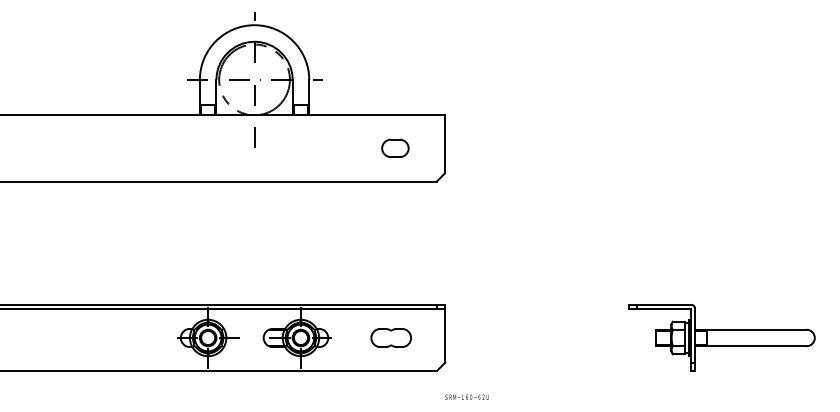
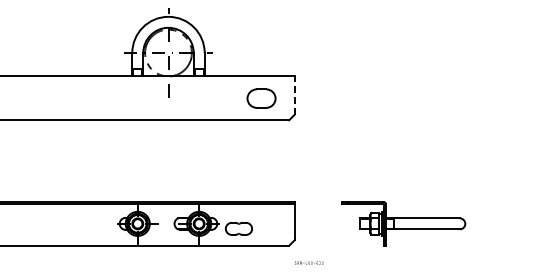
line: (444, 144) -> (294, 95), solid -> dashed
part: (395, 147) -> (261, 97), size x1.6
part: (390, 337) -> (238, 228), moved
part: (721, 337) -> (403, 223), moved

